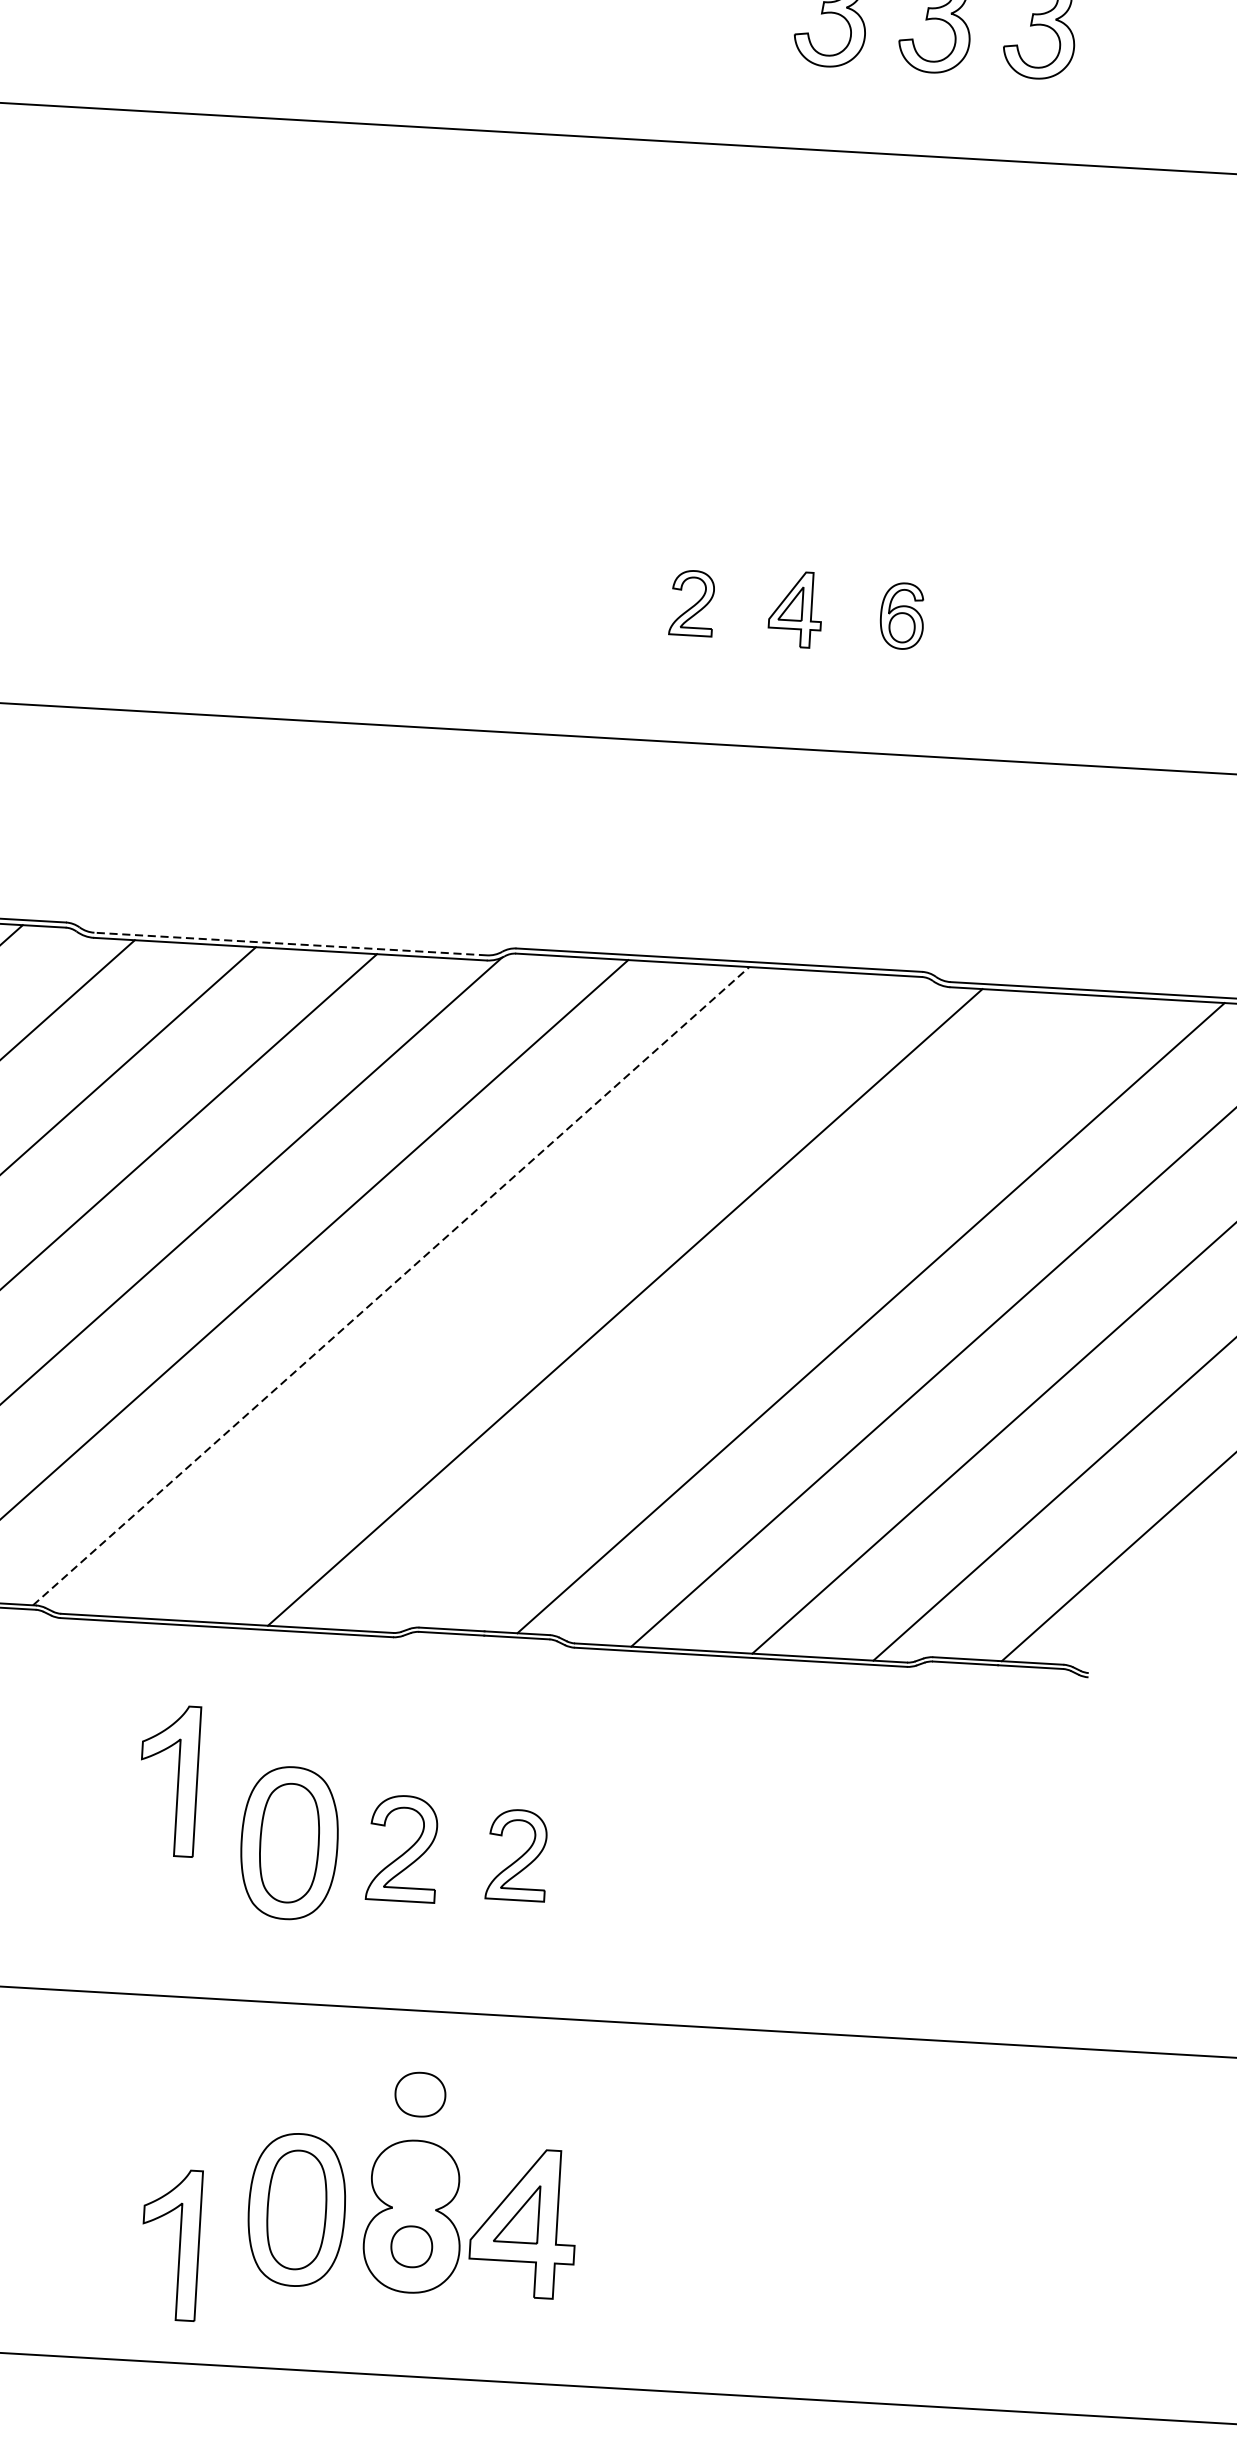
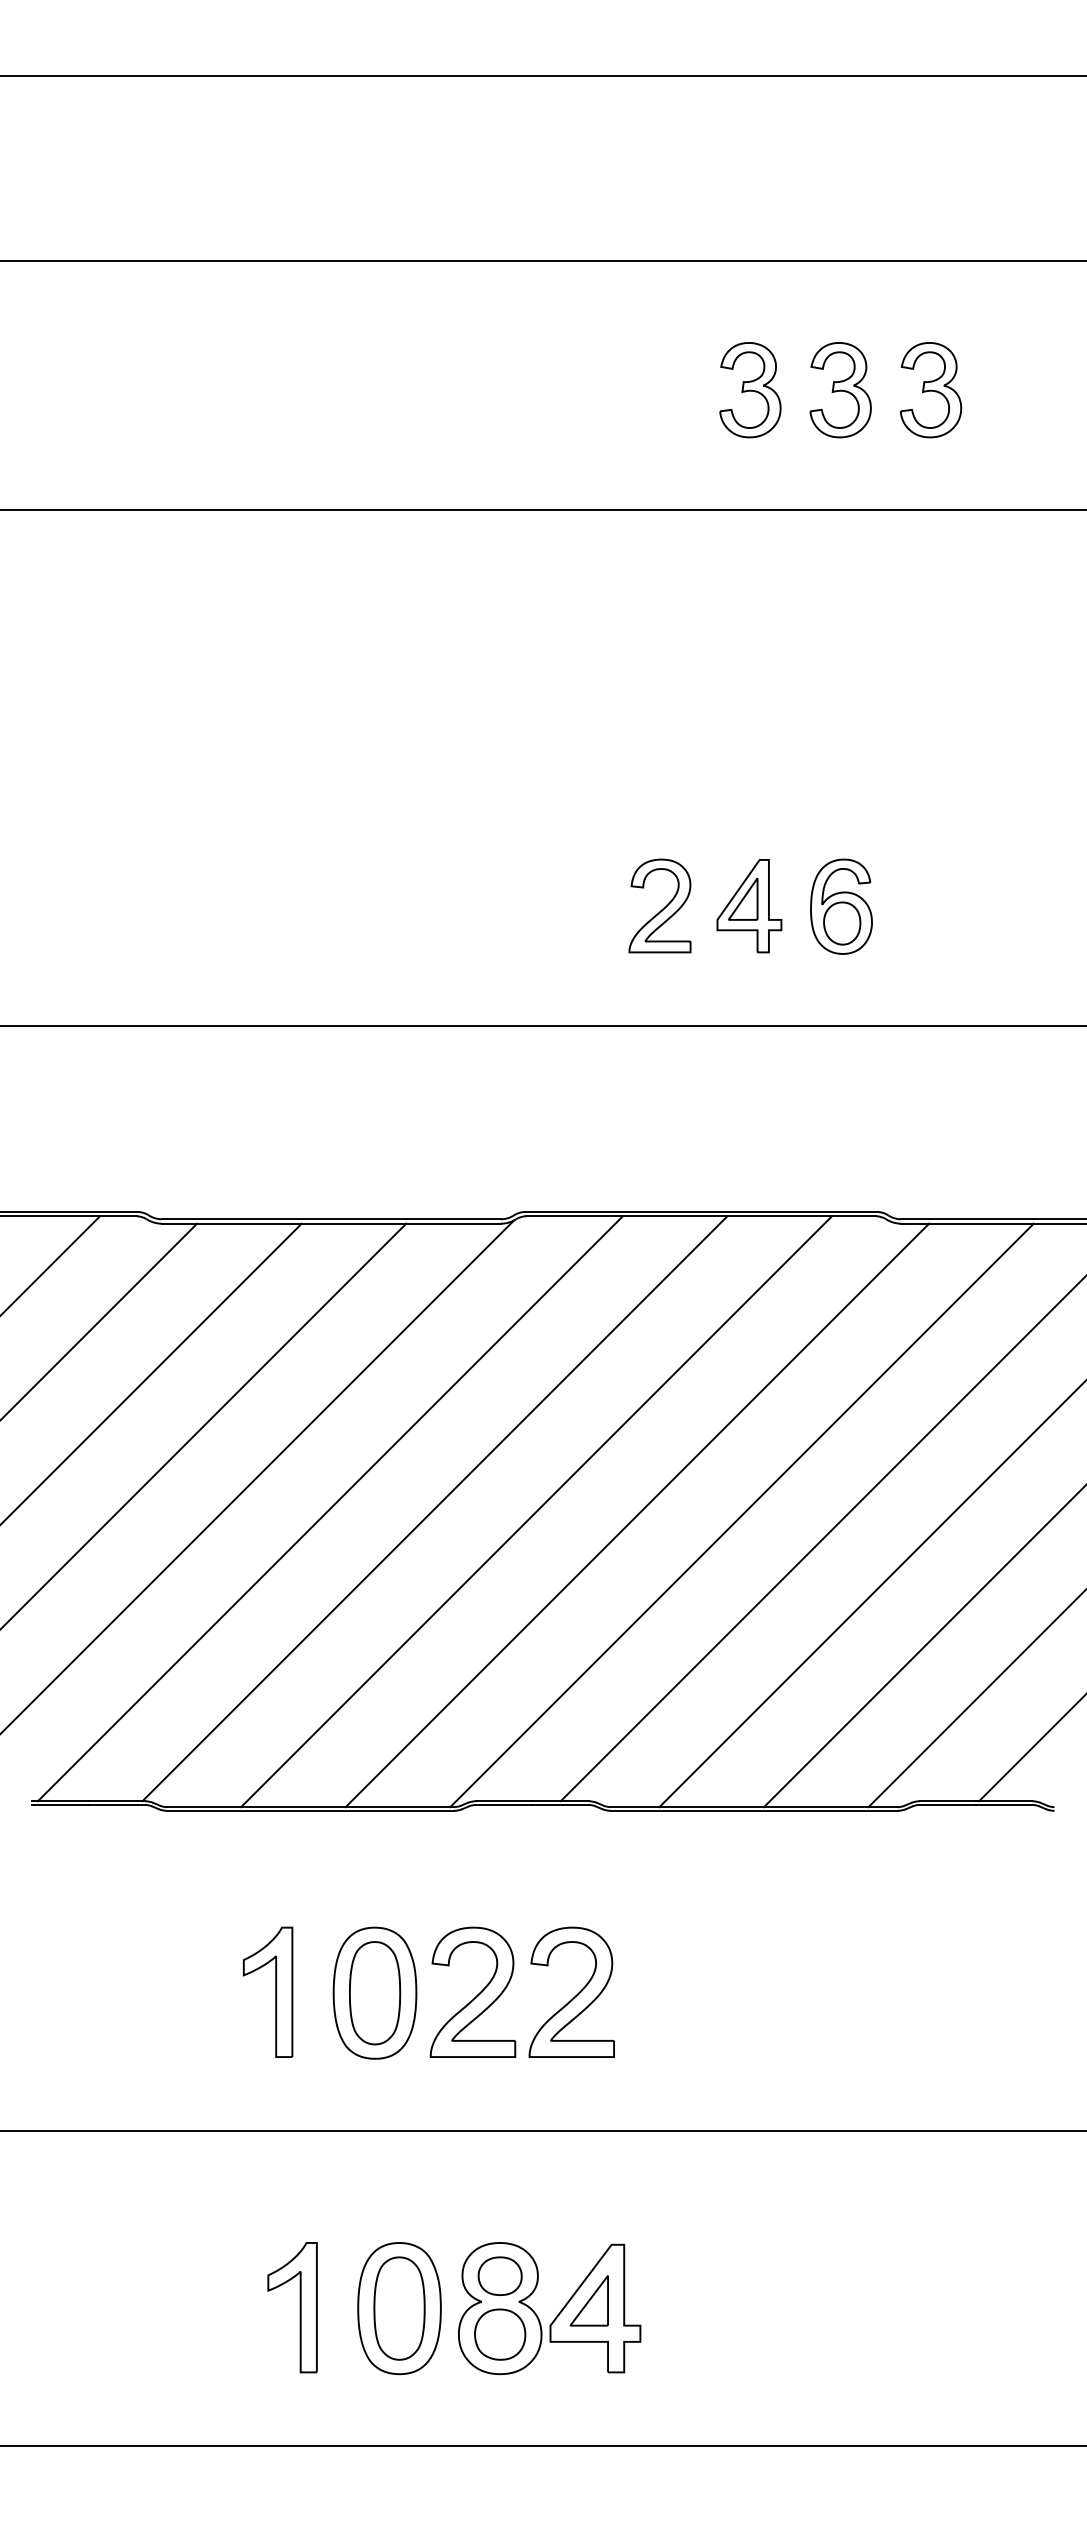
part: (691, 602) -> (659, 905), size x1.67
part: (795, 609) -> (749, 906), size x1.43
part: (902, 615) -> (841, 906), size x1.67
line: (290, 944) -> (331, 1219), dashed -> solid
line: (390, 1285) -> (434, 1508), dashed -> solid
line: (508, 1296) -> (536, 1511), added
line: (745, 1314) -> (741, 1515), added
part: (177, 1780) -> (275, 1991), moved
part: (402, 1847) -> (472, 1991), size x1.43
part: (517, 1854) -> (571, 1991), size x1.67
part: (419, 2093) -> (499, 2275), moved
part: (178, 2244) -> (299, 2307), moved
part: (412, 2246) -> (500, 2334), size x1.43

